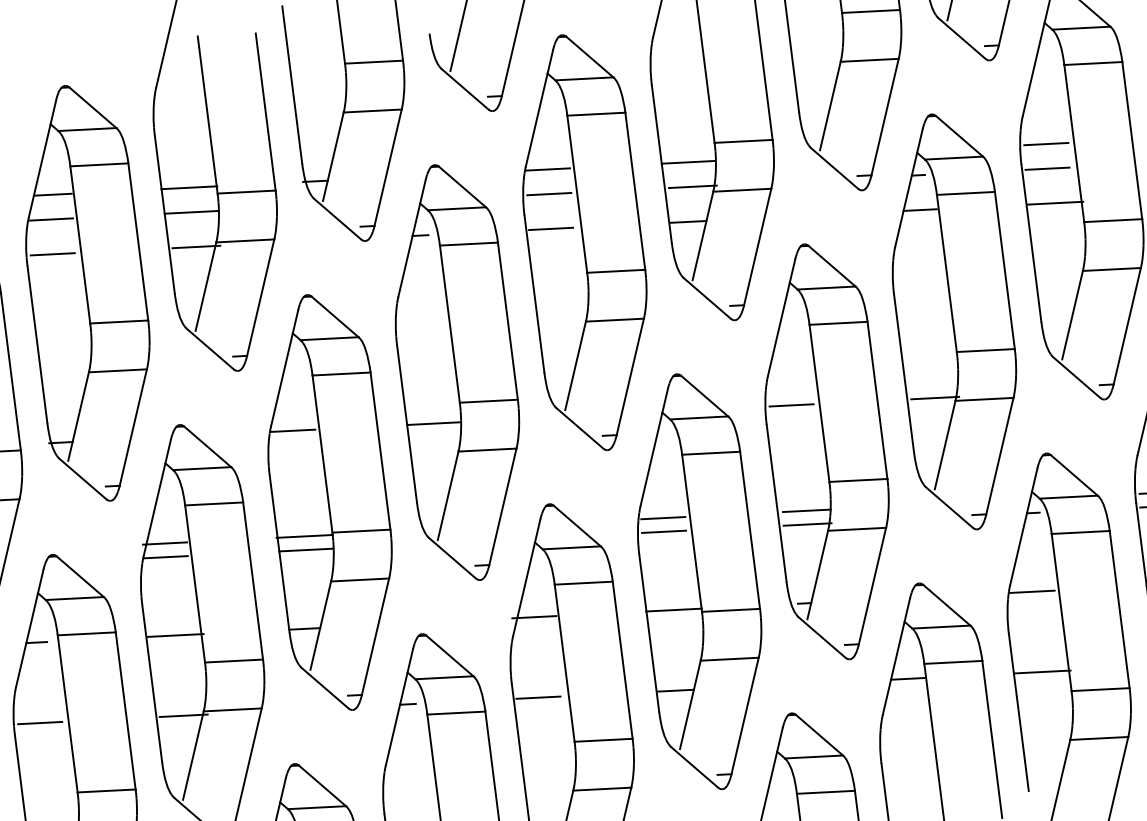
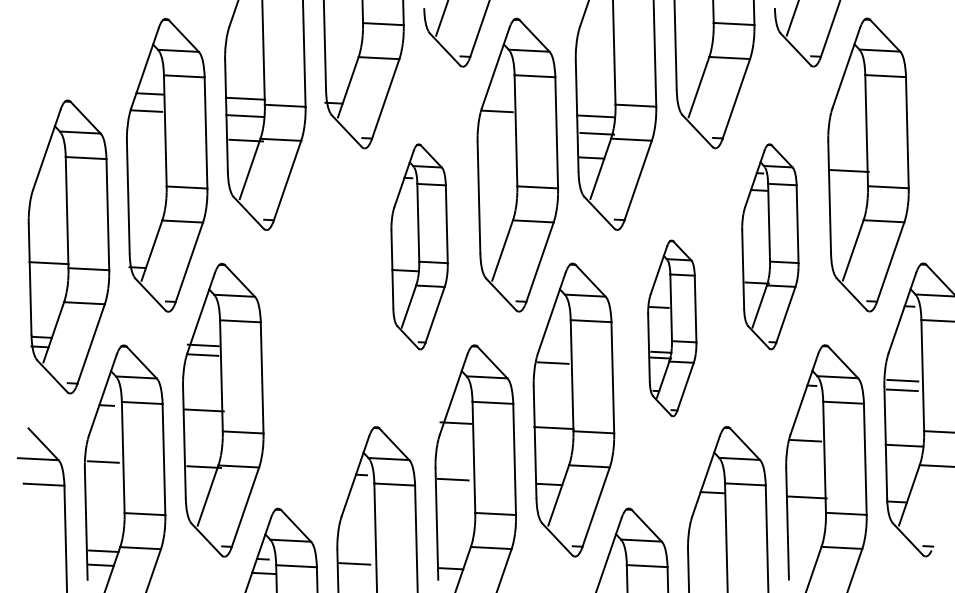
line: (1045, 143) -> (846, 128), removed
line: (1046, 169) -> (845, 146), removed
line: (547, 193) -> (495, 128), removed
line: (549, 228) -> (494, 152), removed
line: (51, 254) -> (144, 135), removed
part: (954, 321) -> (770, 246), size x0.7
part: (457, 372) -> (419, 246), size x0.7
part: (827, 451) -> (672, 328), size x0.6
part: (330, 502) -> (321, 328), removed
line: (663, 531) -> (552, 372), removed

